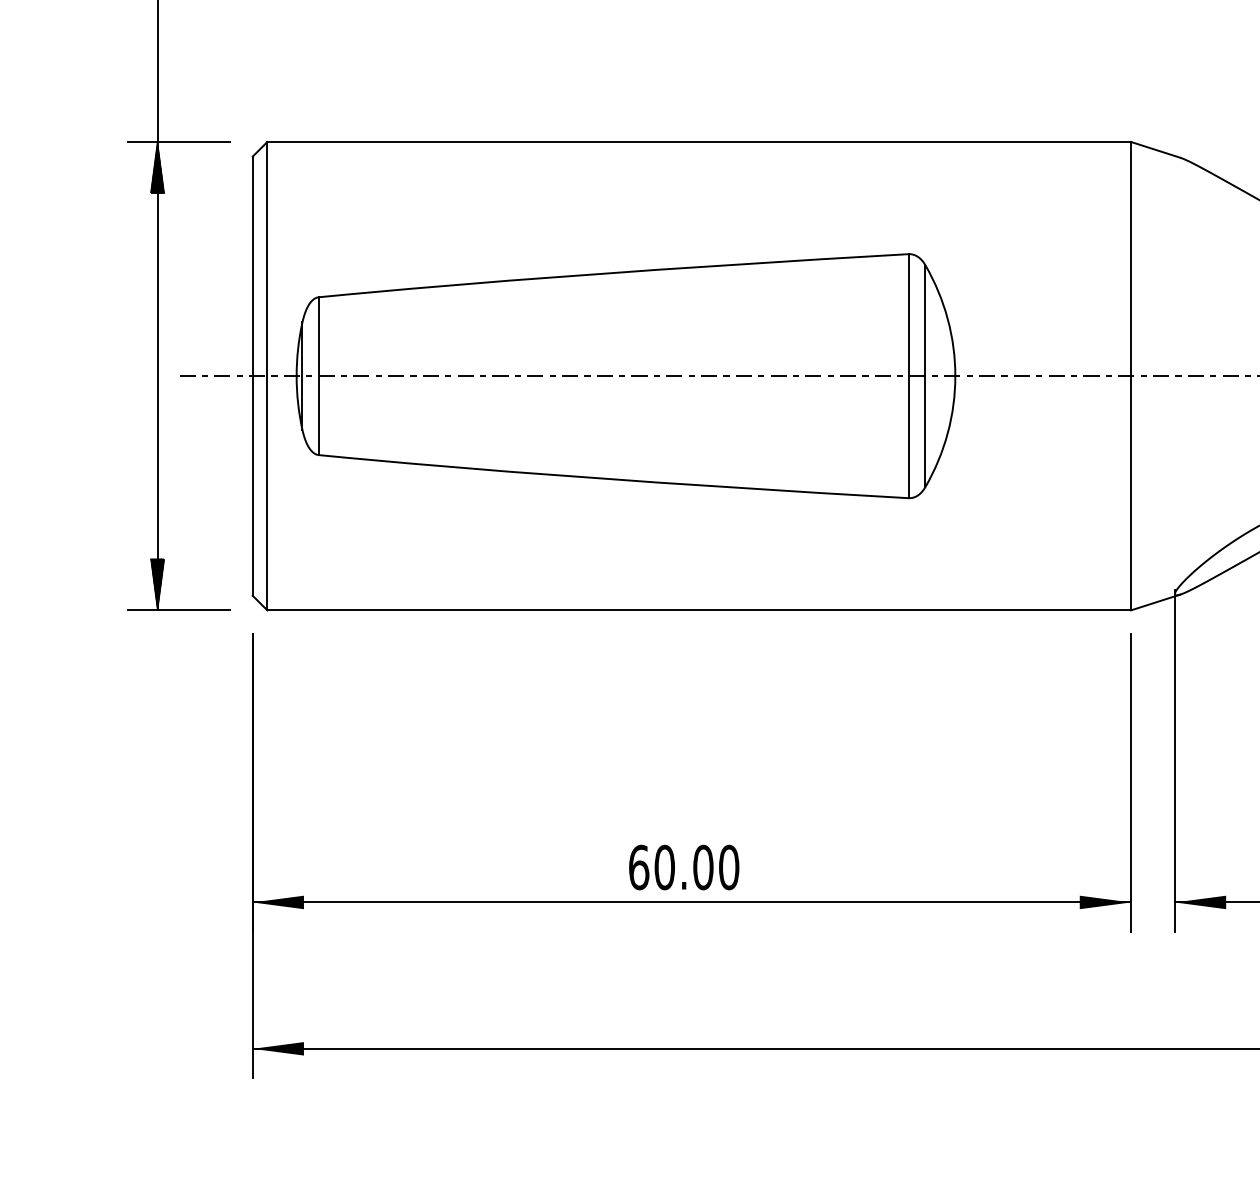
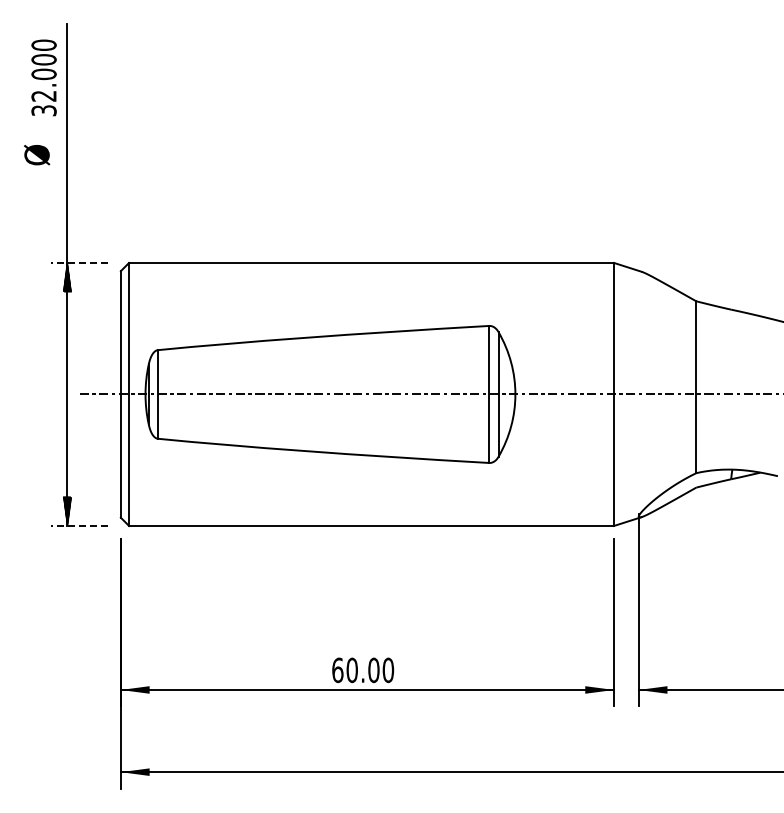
line: (177, 141) -> (78, 262), solid -> dashed
line: (177, 609) -> (78, 525), solid -> dashed

